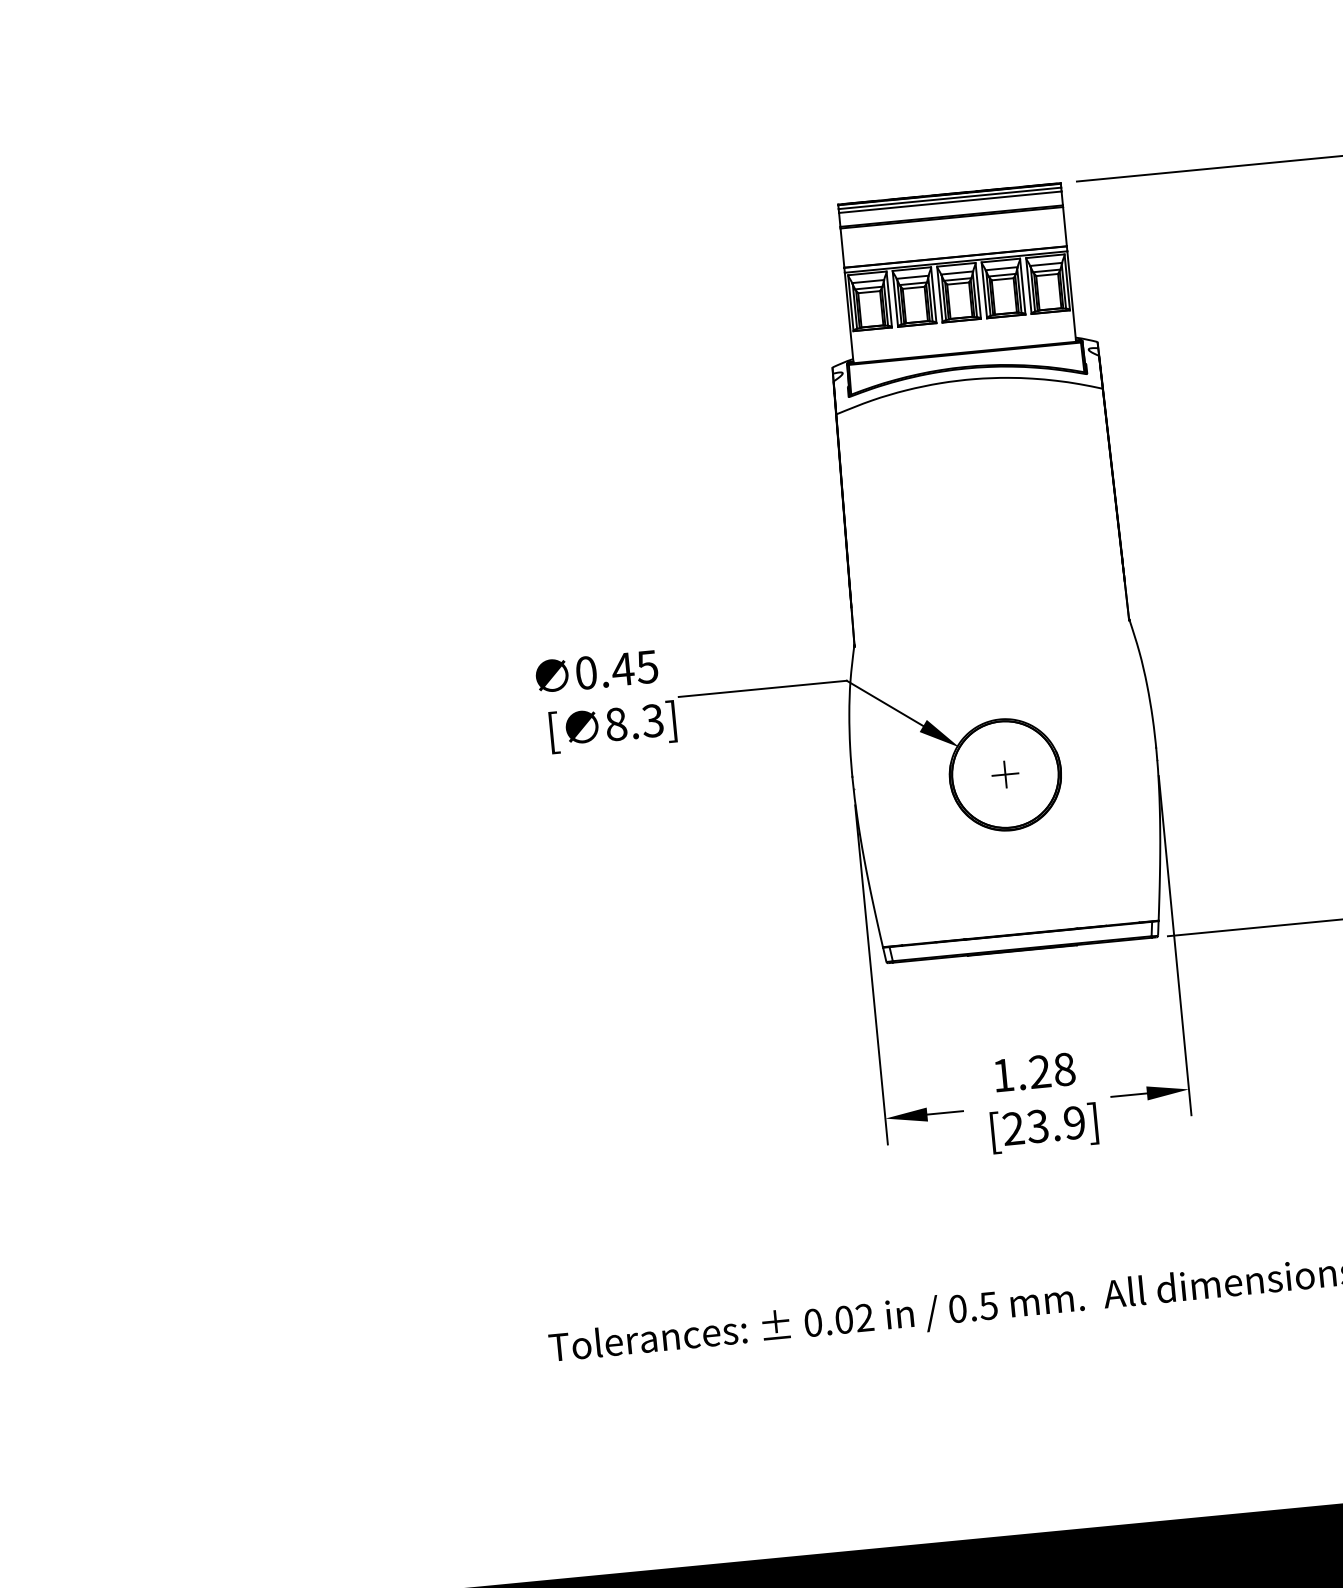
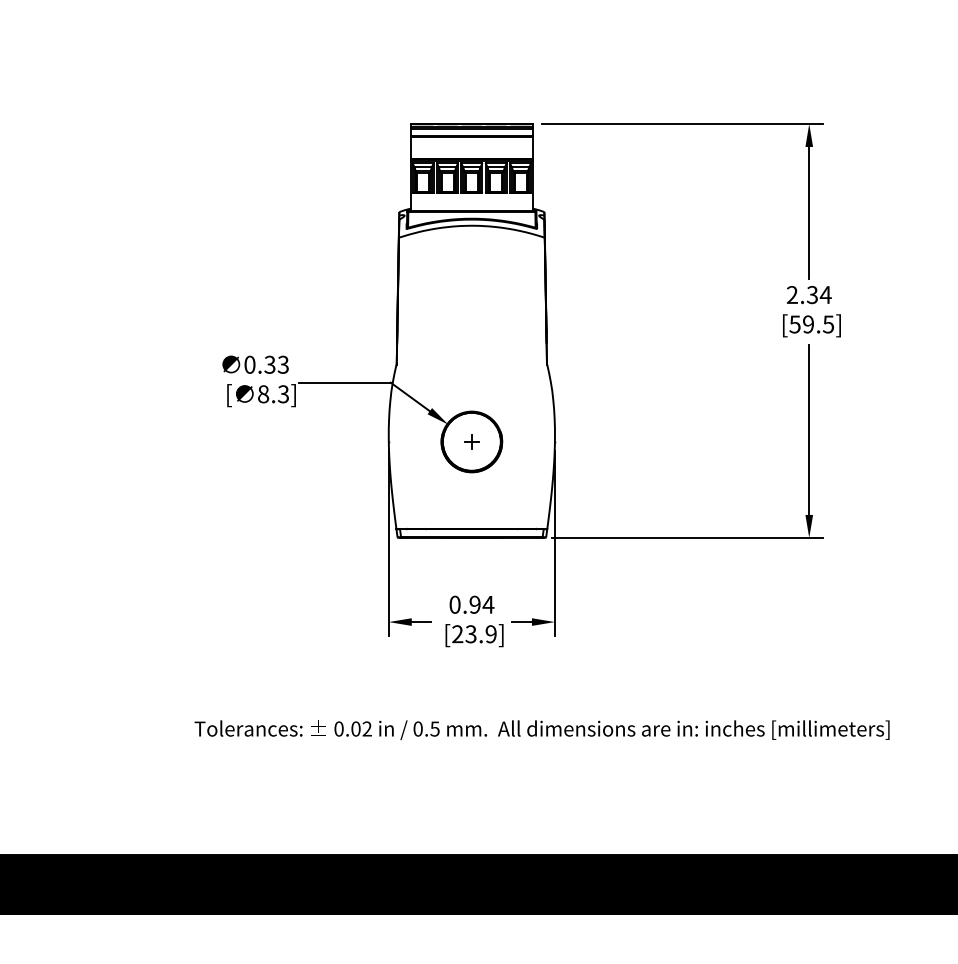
text: (634, 667) -> (276, 364), 0.45 -> 0.33
text: (1033, 1071) -> (471, 604), 1.28 -> 0.94

